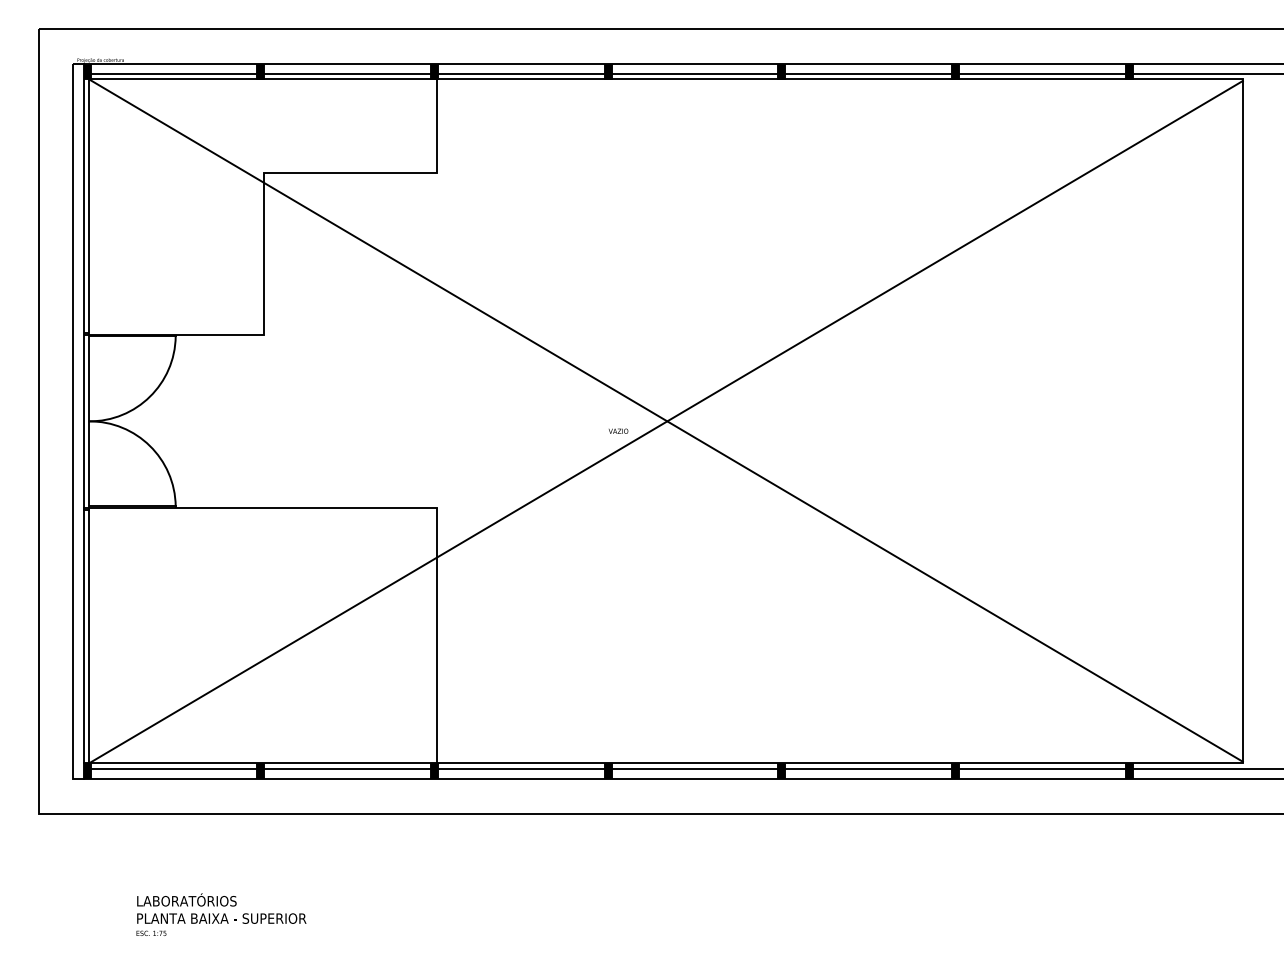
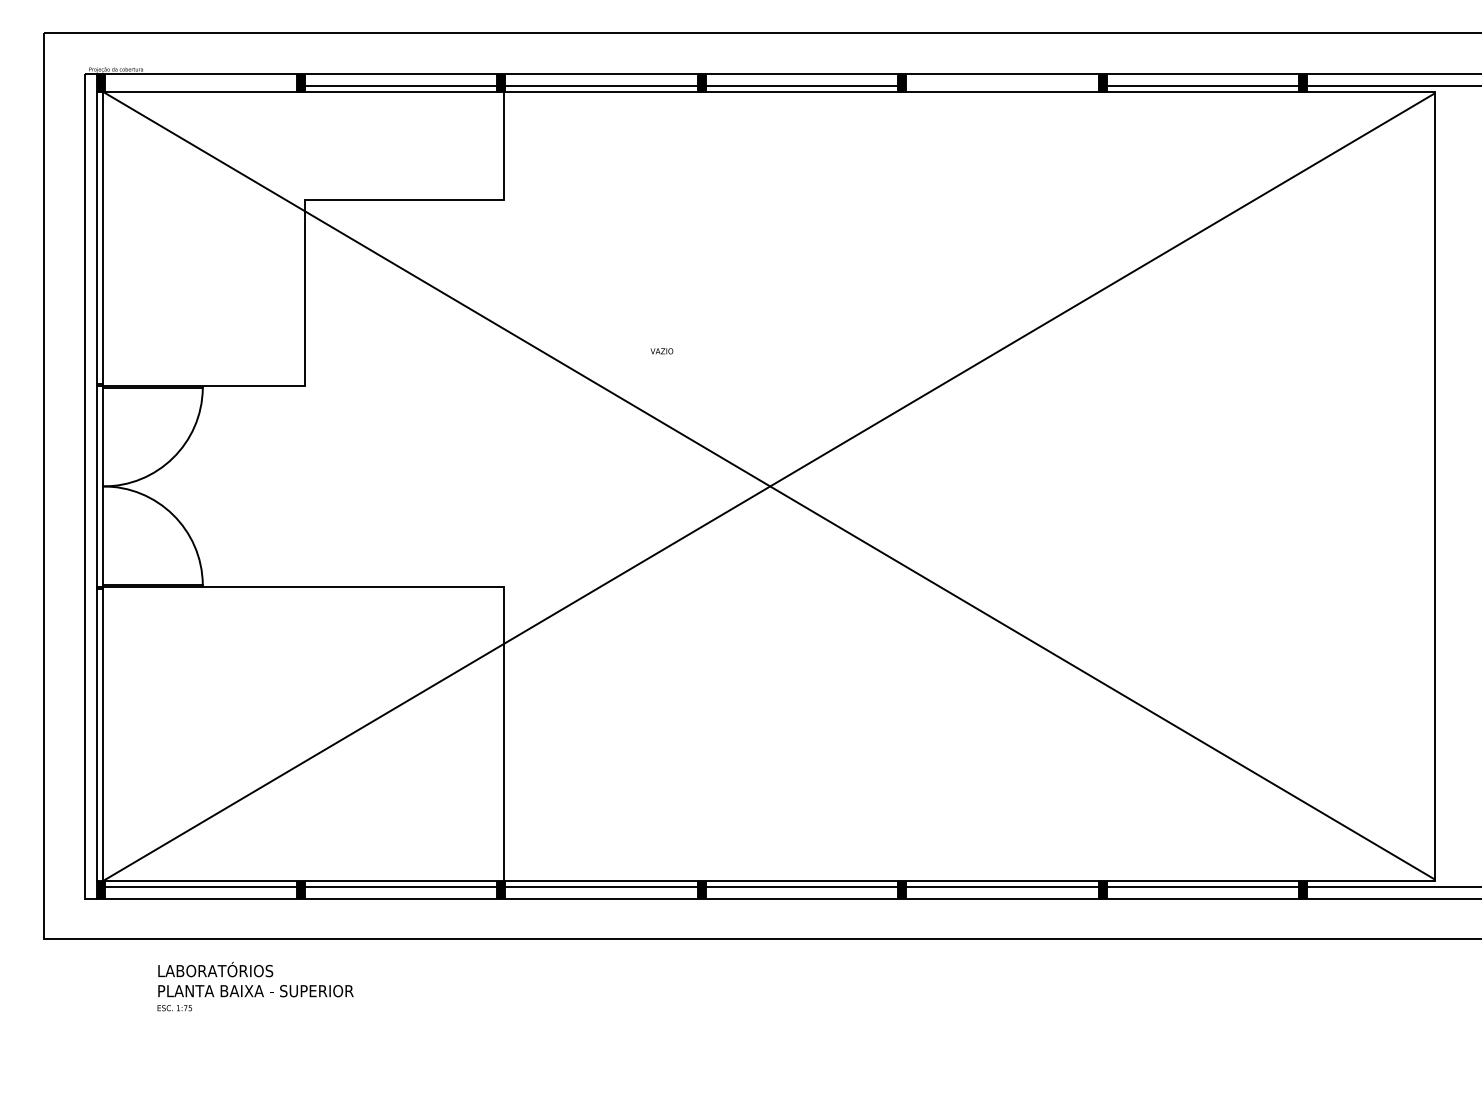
line: (173, 74) -> (200, 86), removed
line: (868, 74) -> (1002, 86), removed
text: (618, 430) -> (661, 350), moved
text: (221, 914) -> (255, 986), moved

